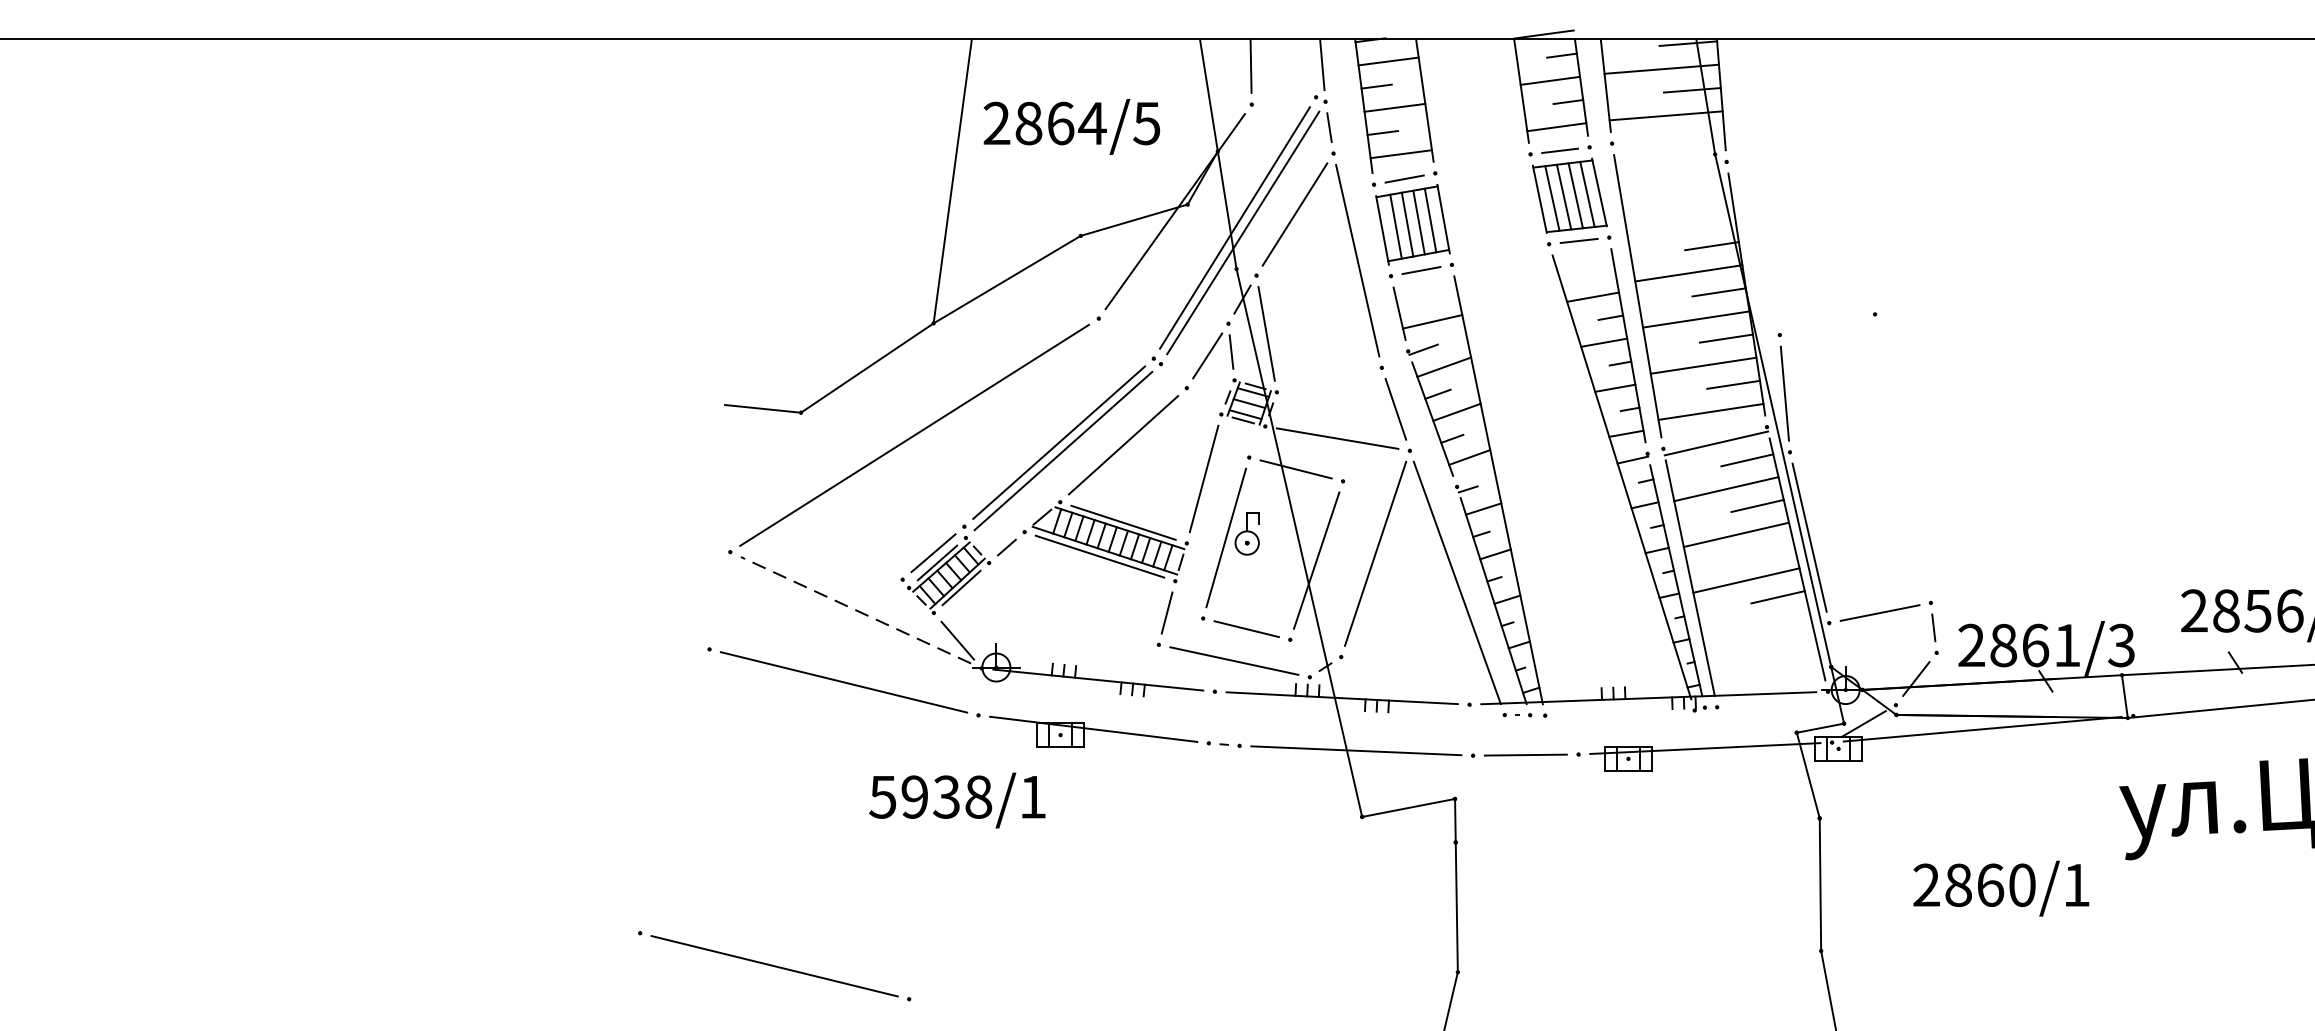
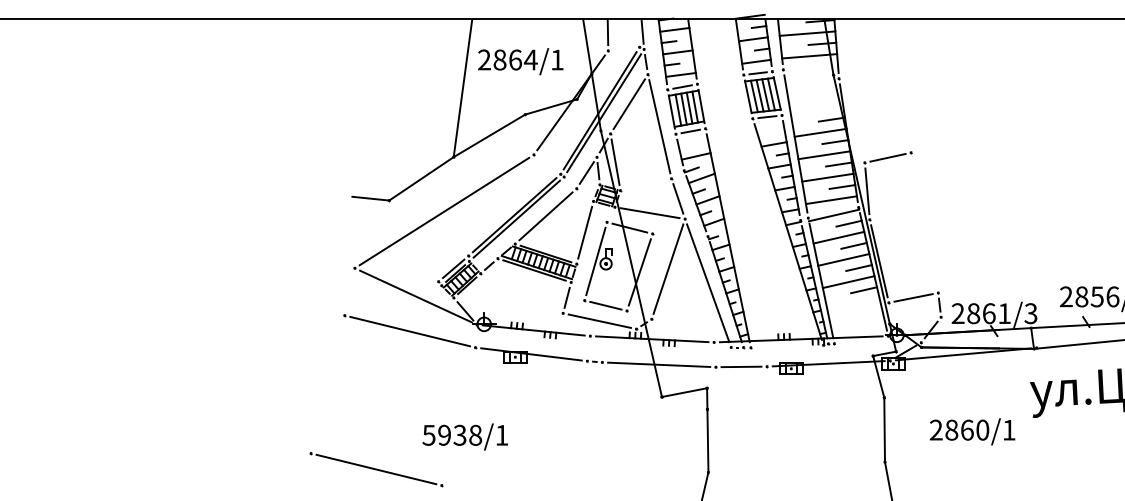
text: (1145, 122) -> (556, 59), 2864/5 -> 2864/1
line: (1826, 324) -> (887, 157), added
line: (1766, 552) -> (858, 268), added
line: (857, 610) -> (416, 296), dashed -> solid
text: (955, 799) -> (464, 436), moved

